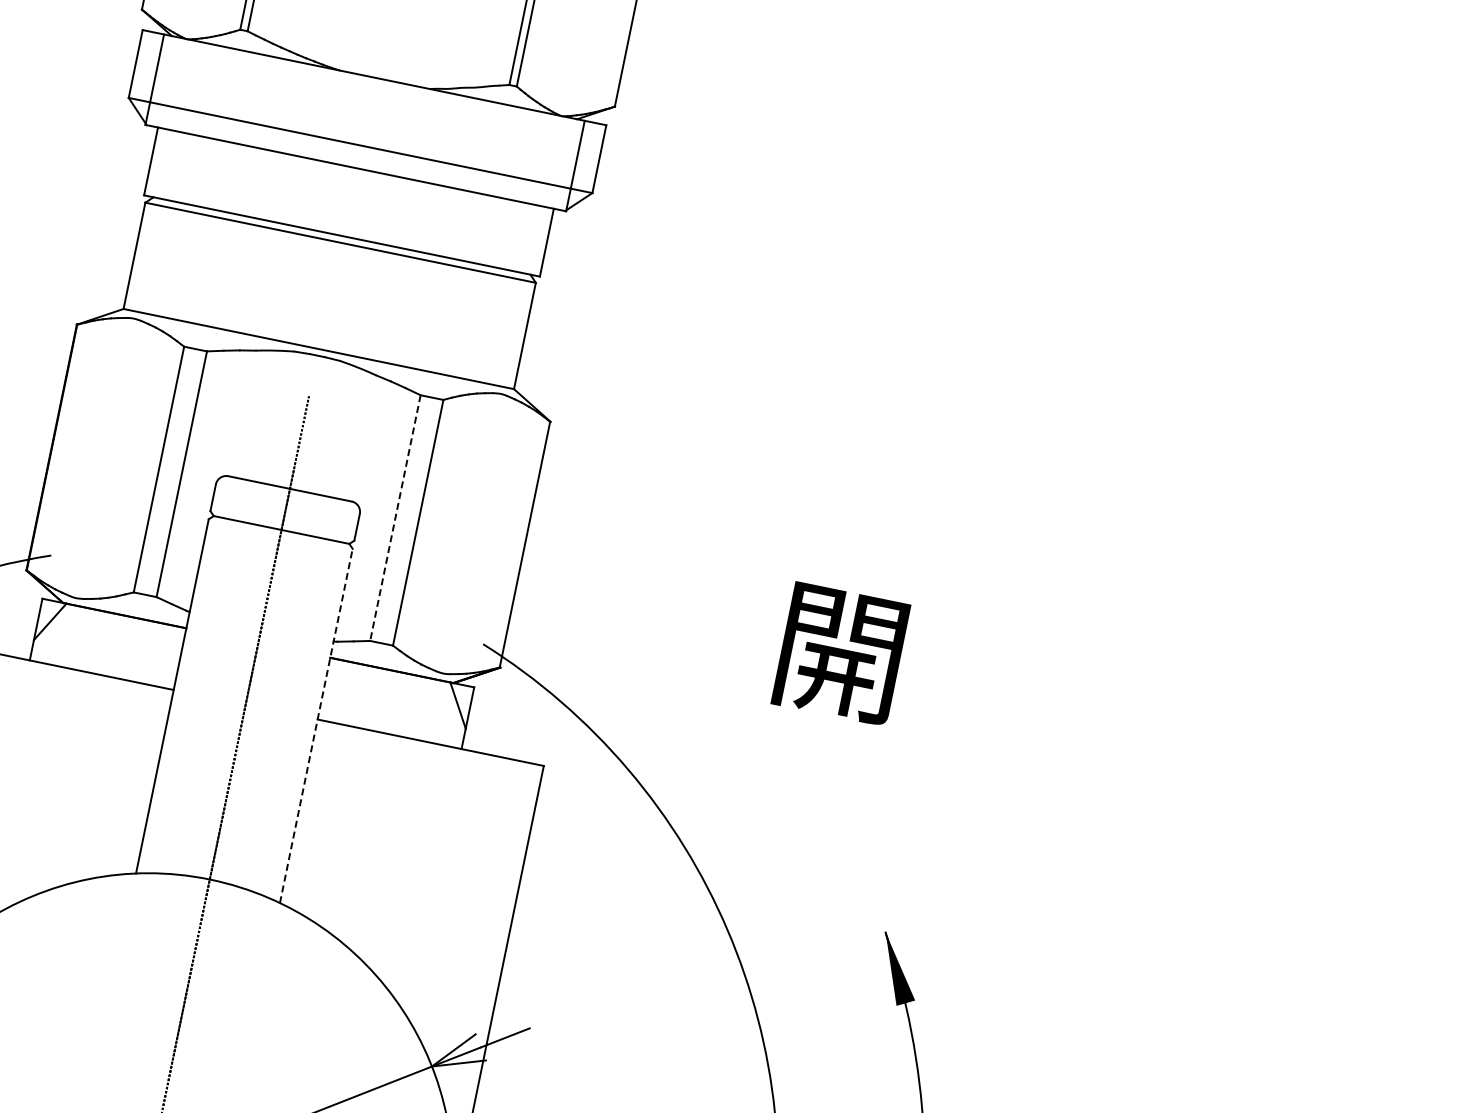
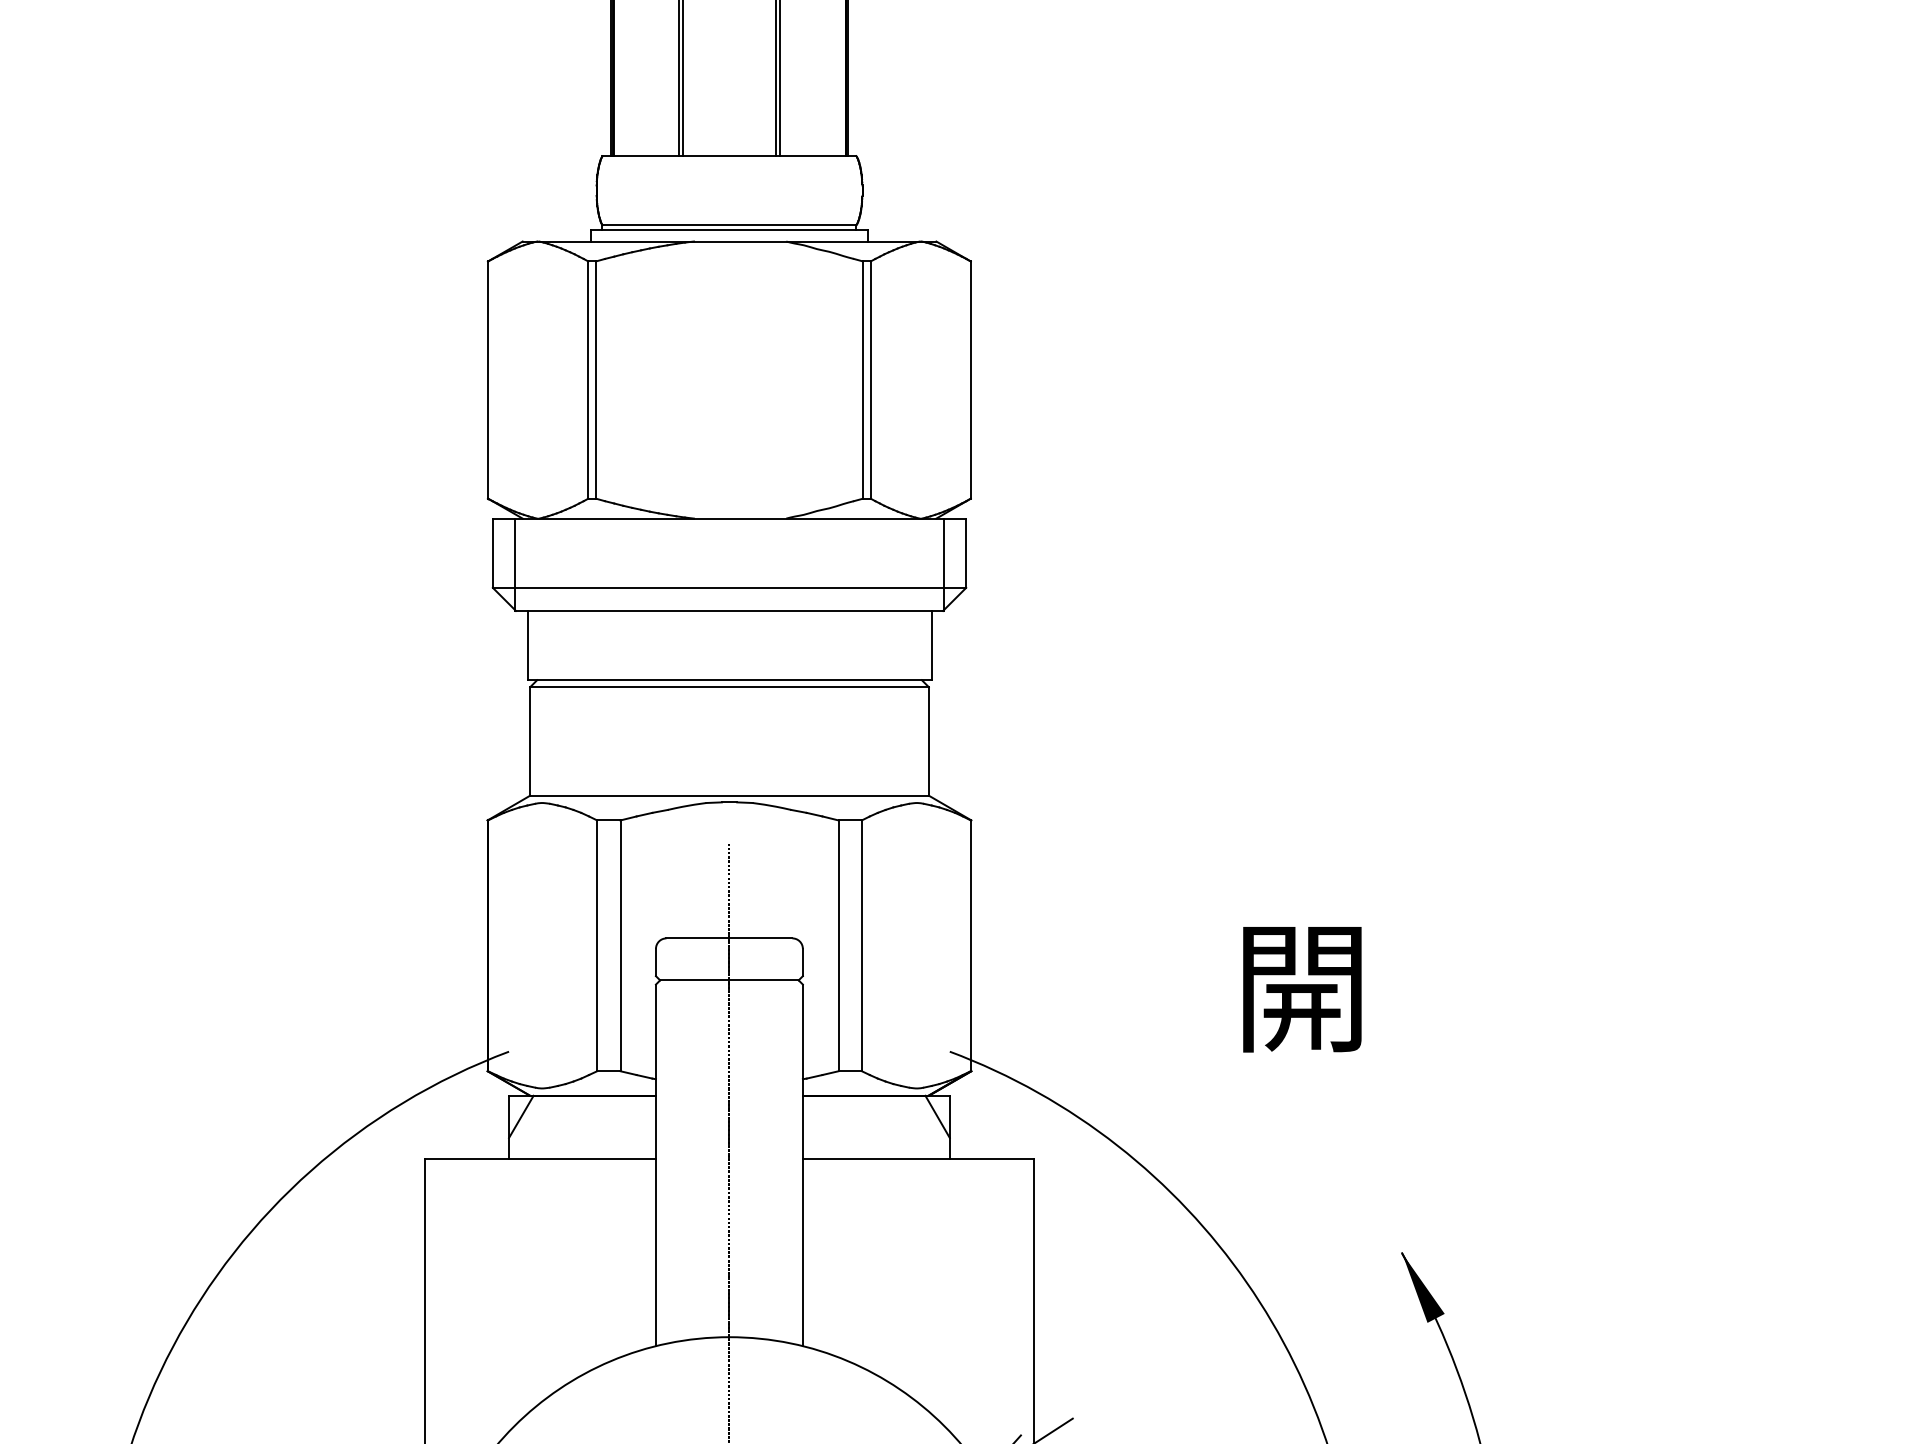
line: (395, 518) -> (838, 946), dashed -> solid
line: (315, 726) -> (802, 1165), dashed -> solid

